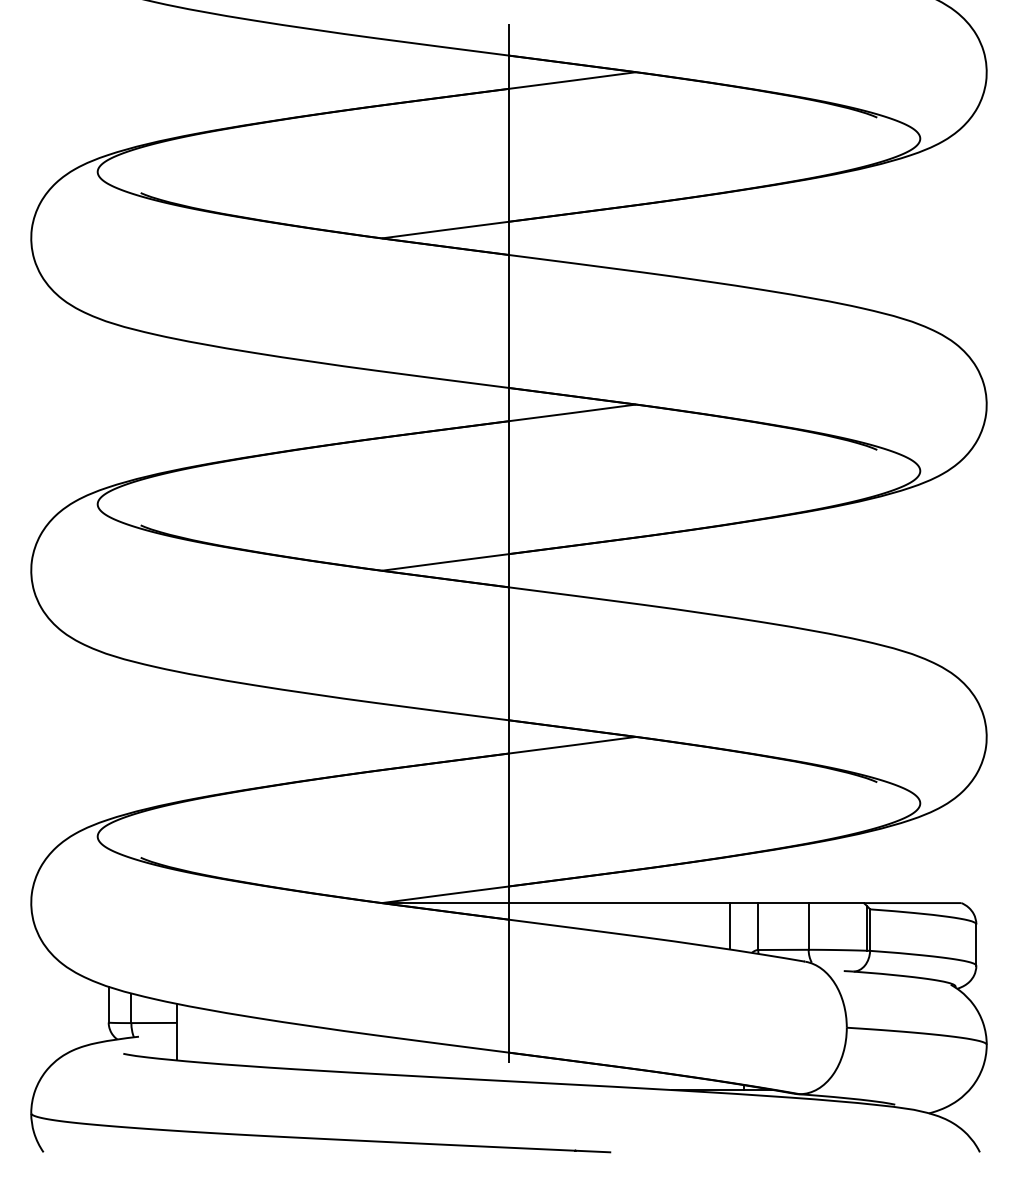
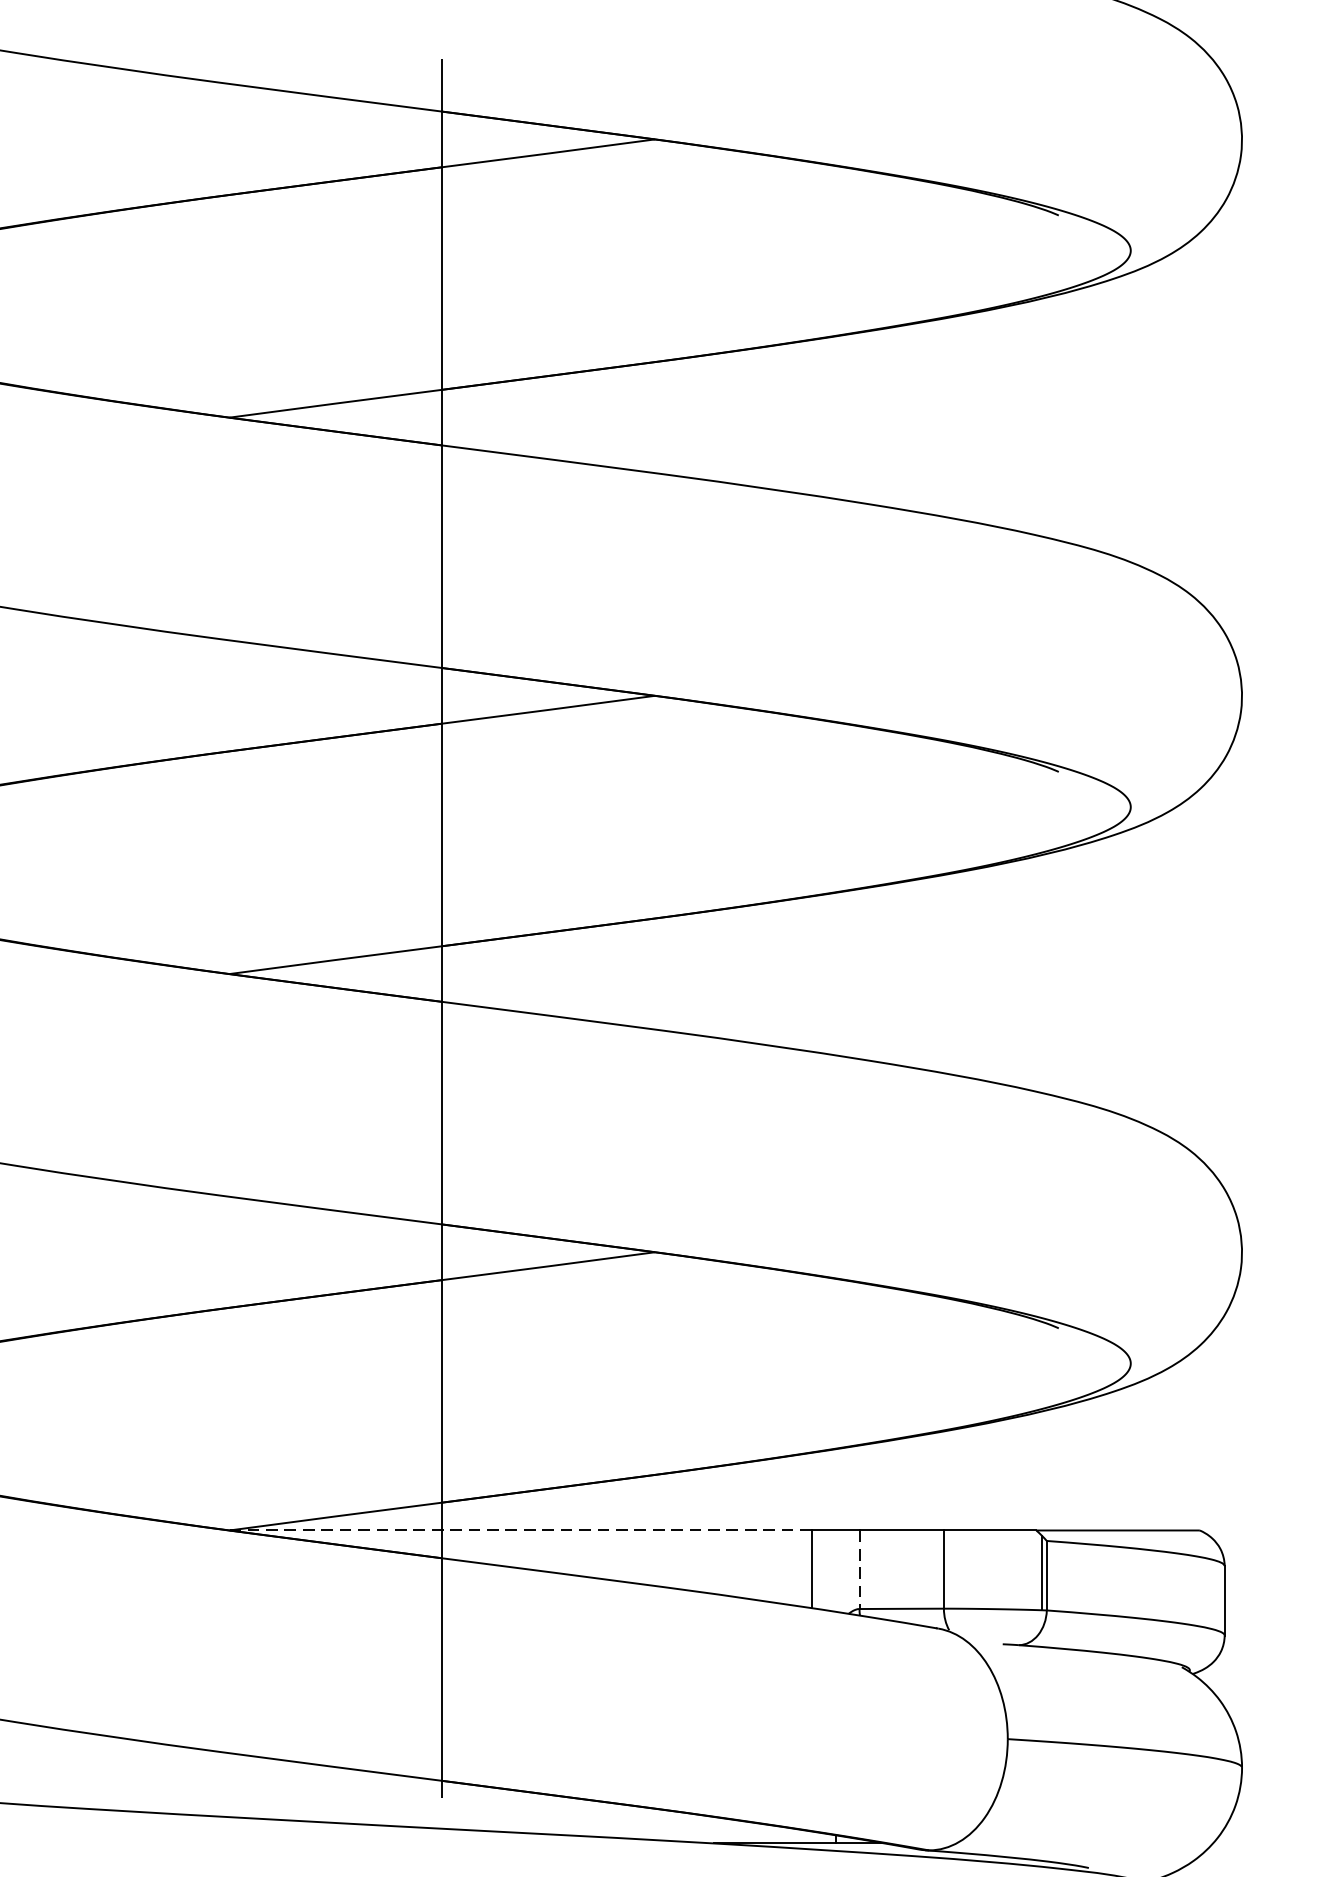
line: (555, 903) -> (520, 1531), solid -> dashed
line: (758, 927) -> (859, 1571), solid -> dashed

